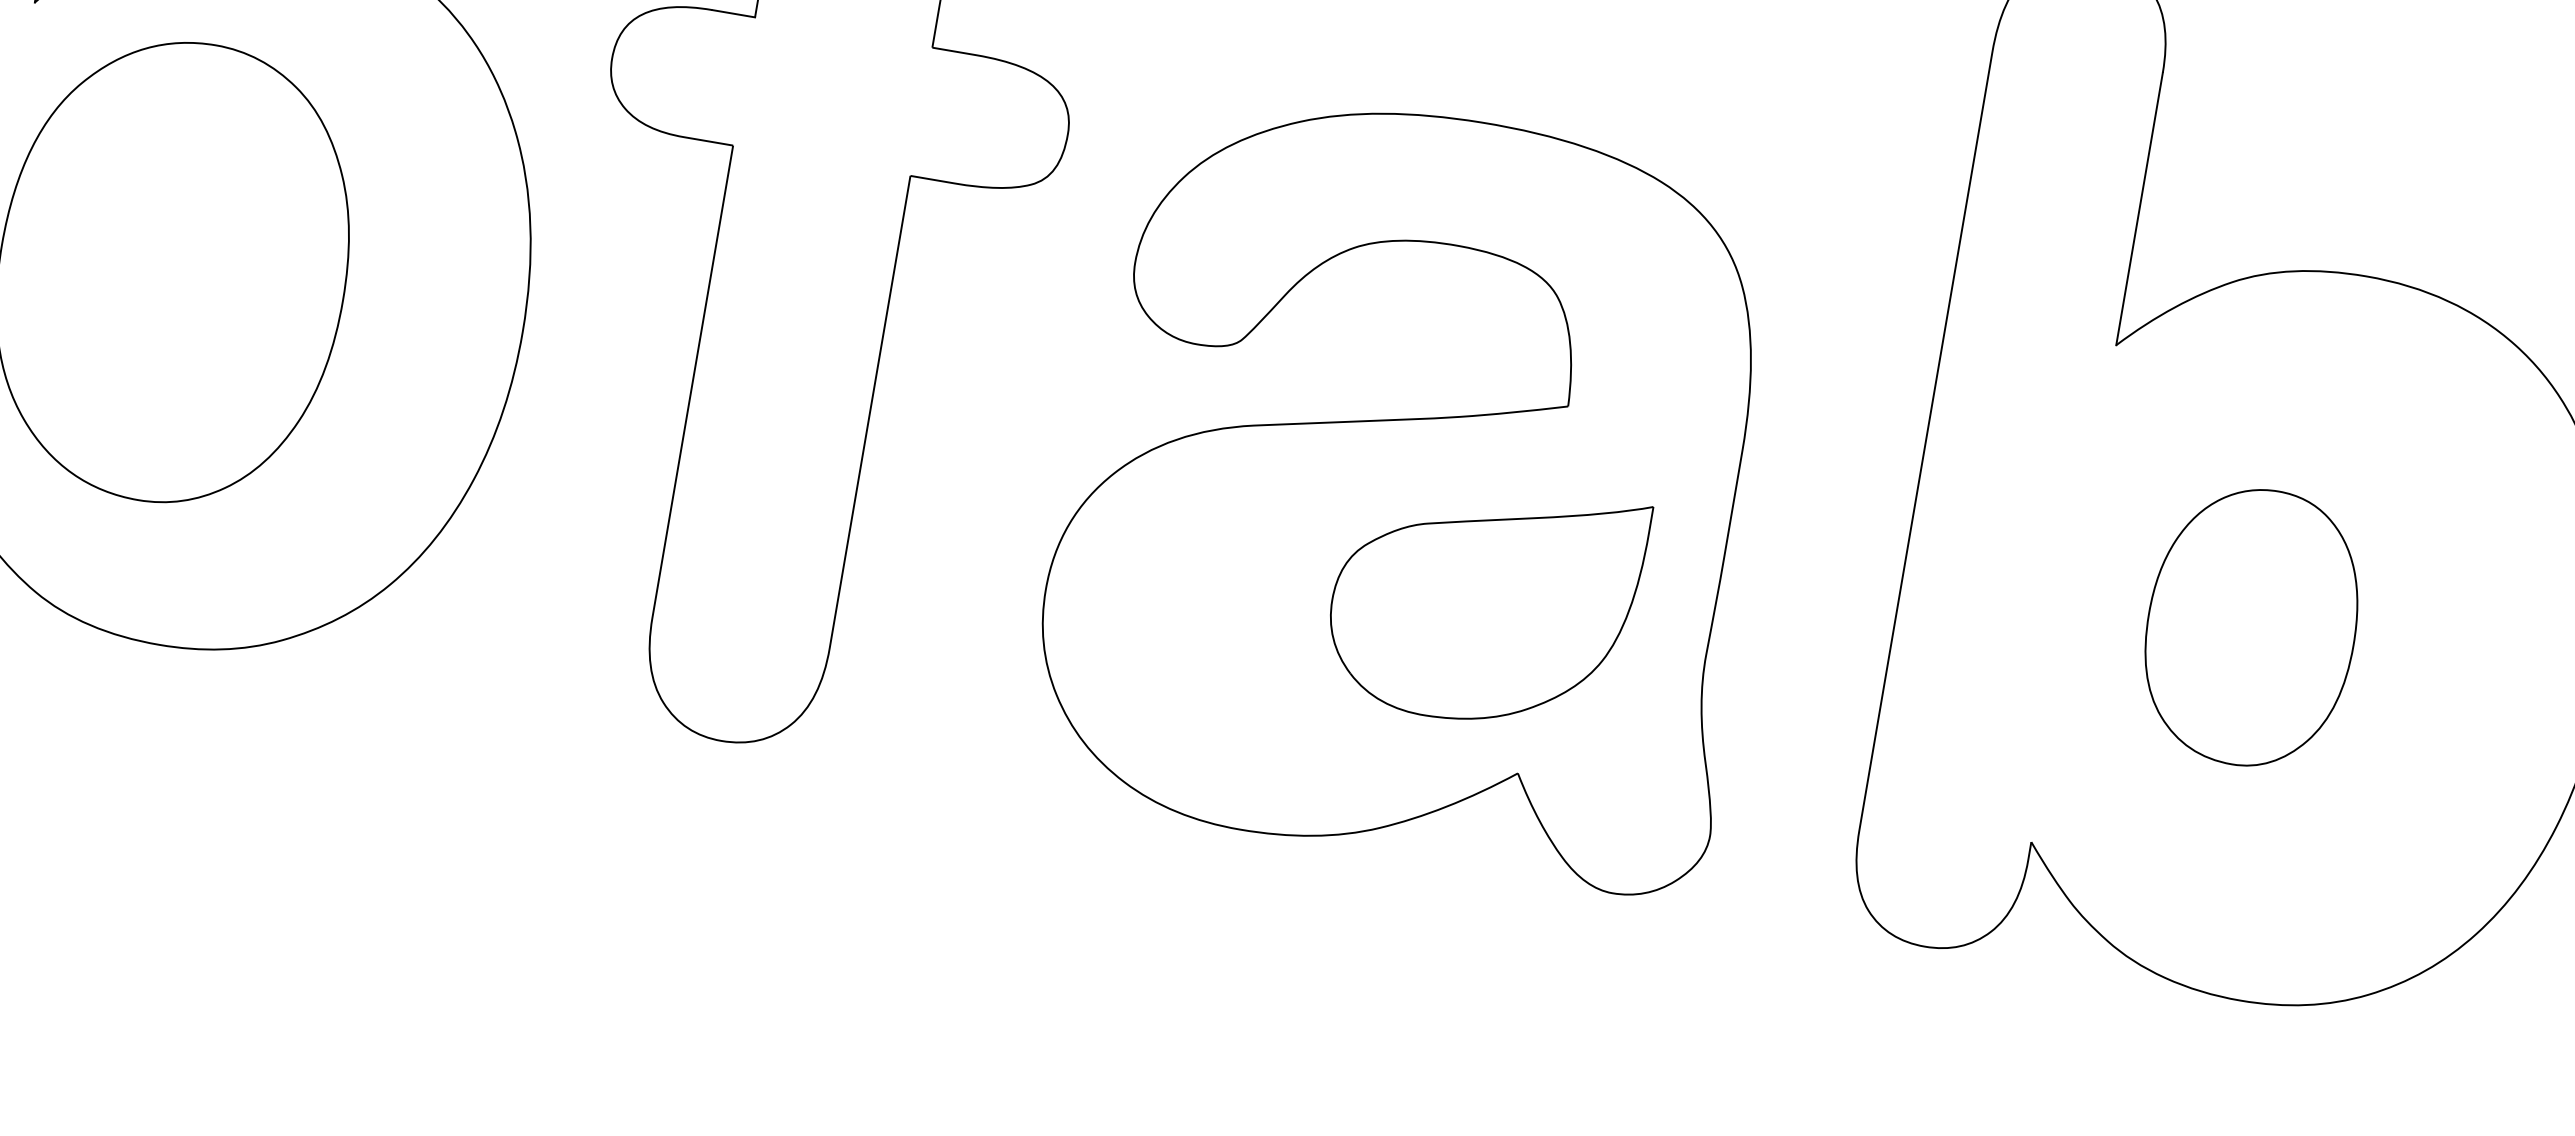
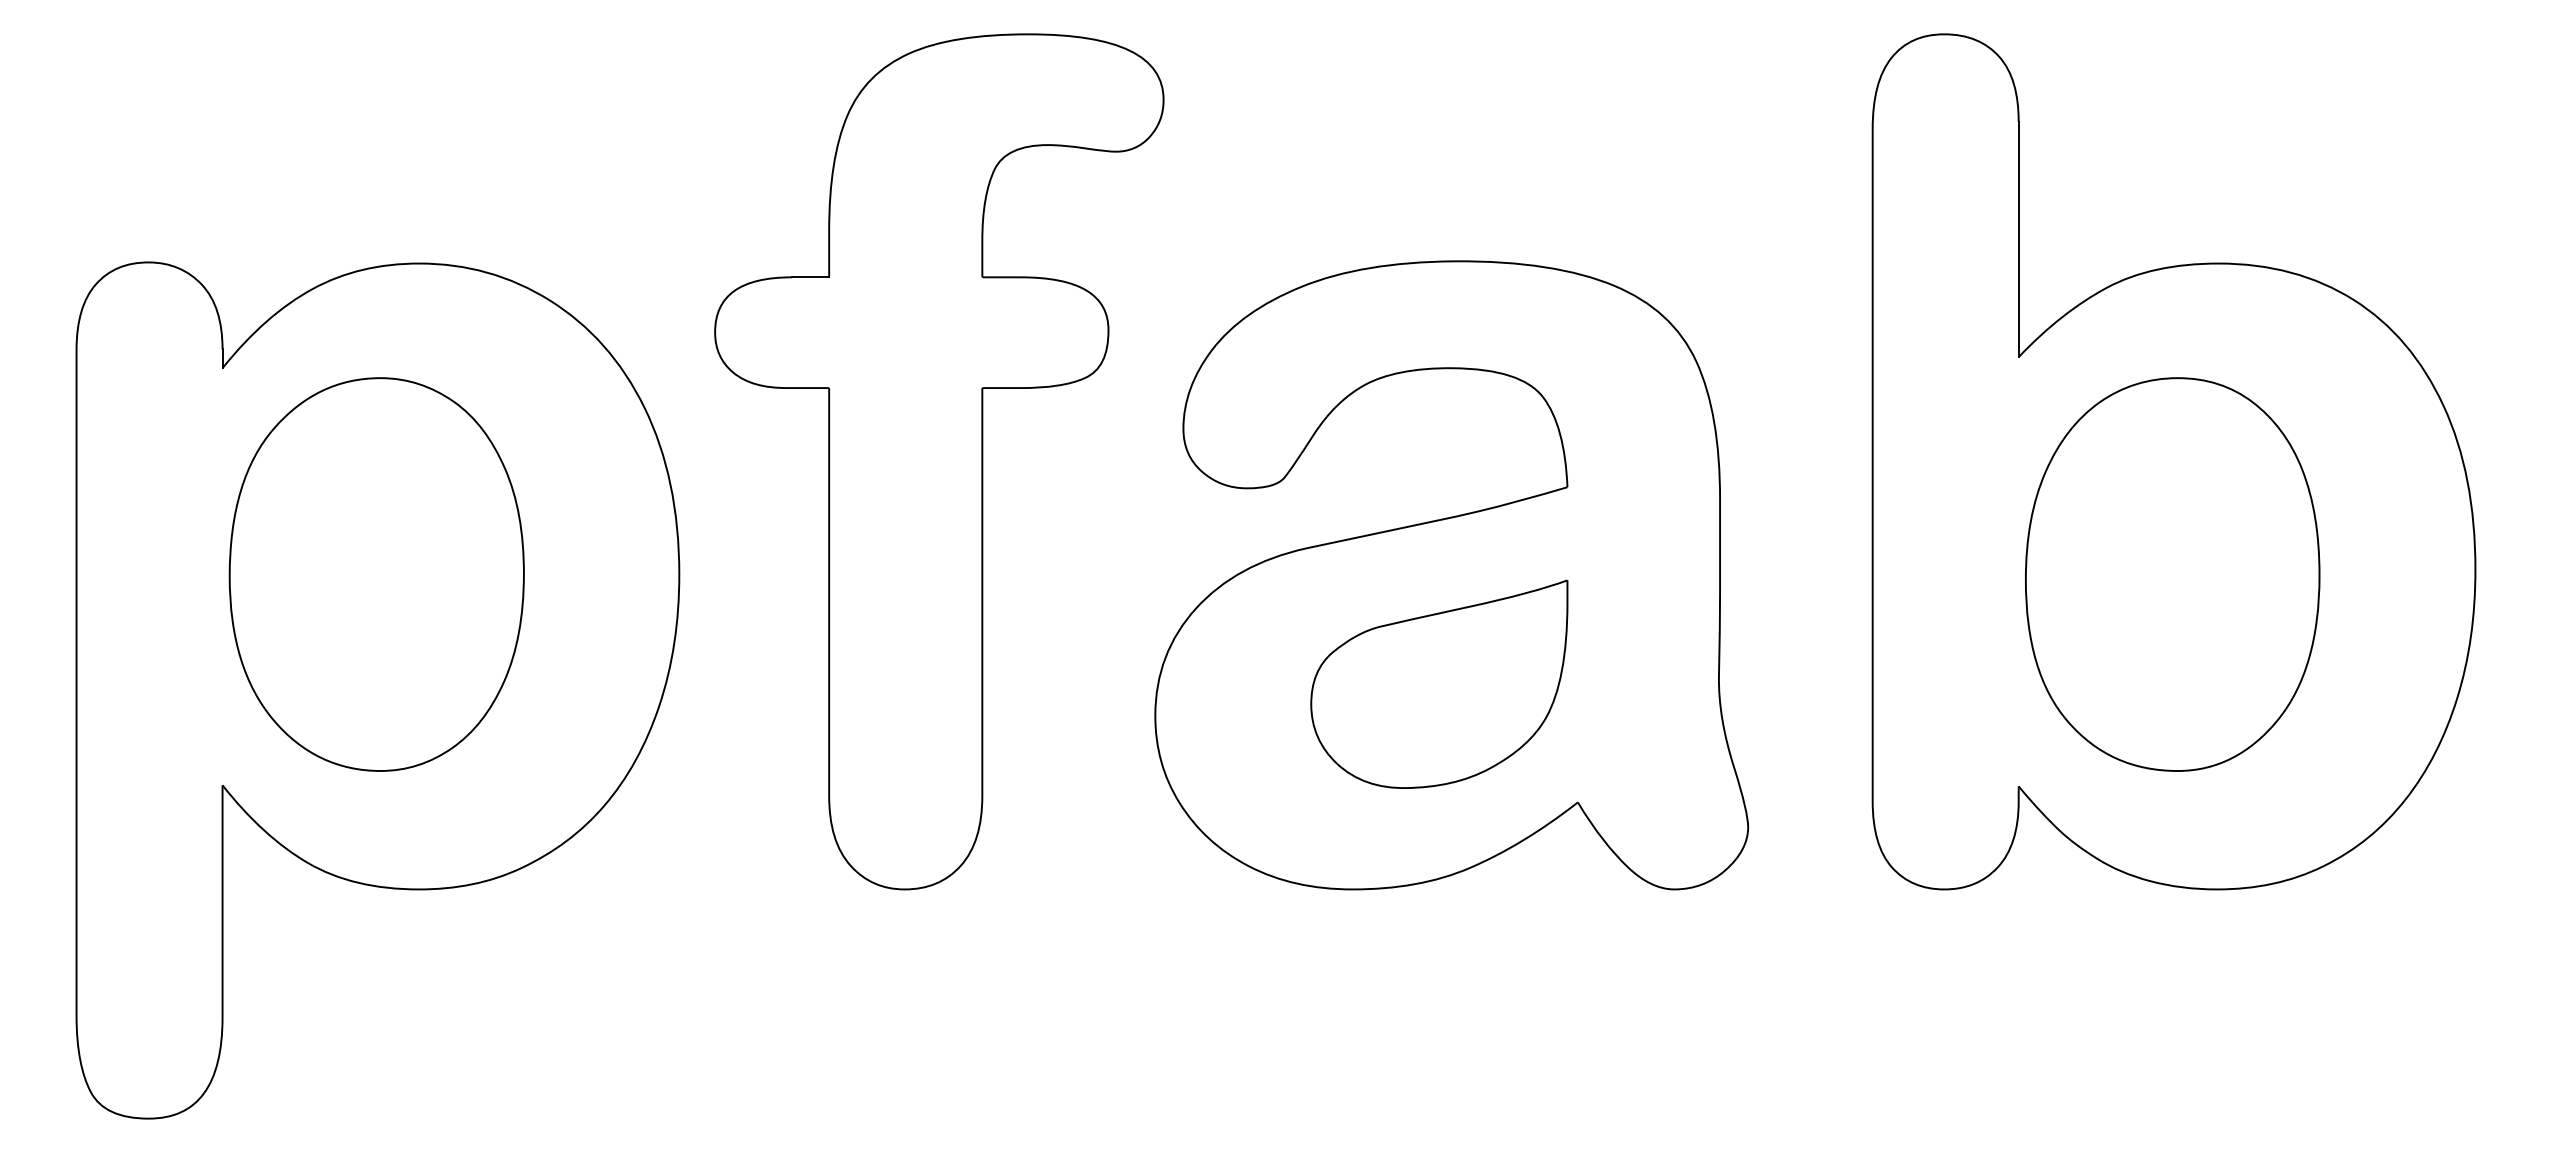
part: (1484, 601) -> (1439, 683), moved
part: (2251, 627) -> (2172, 574), size x1.67

